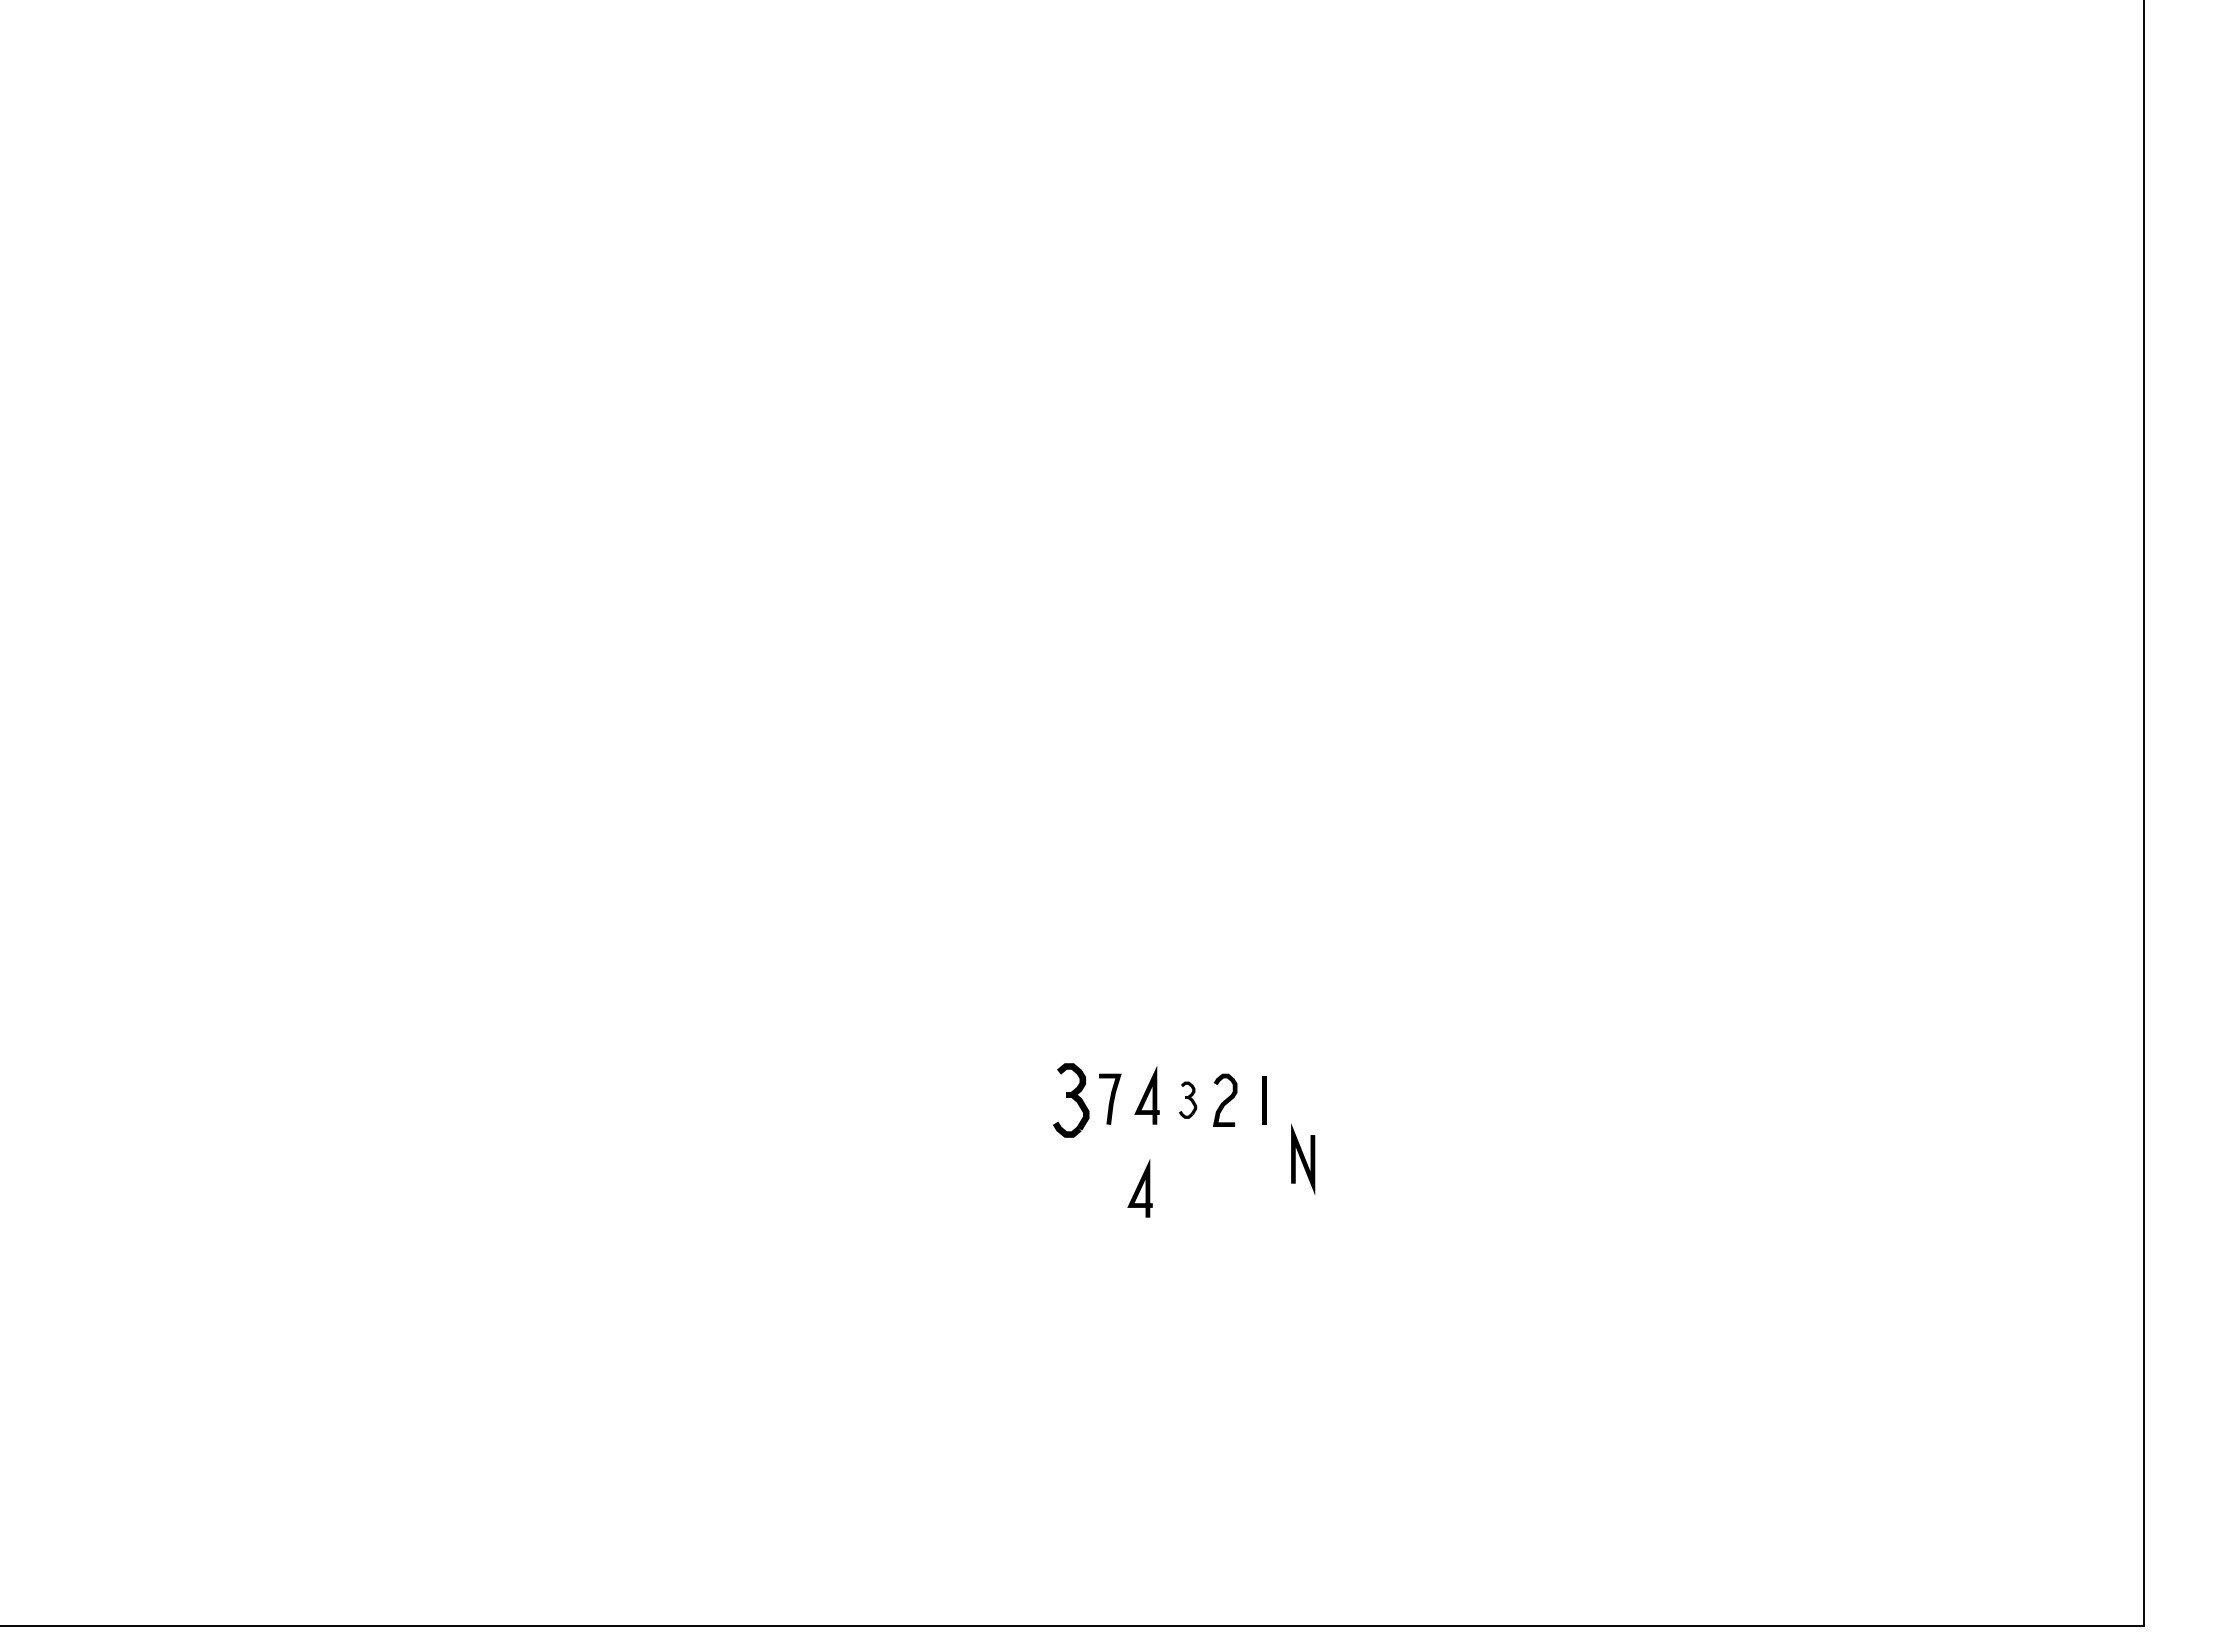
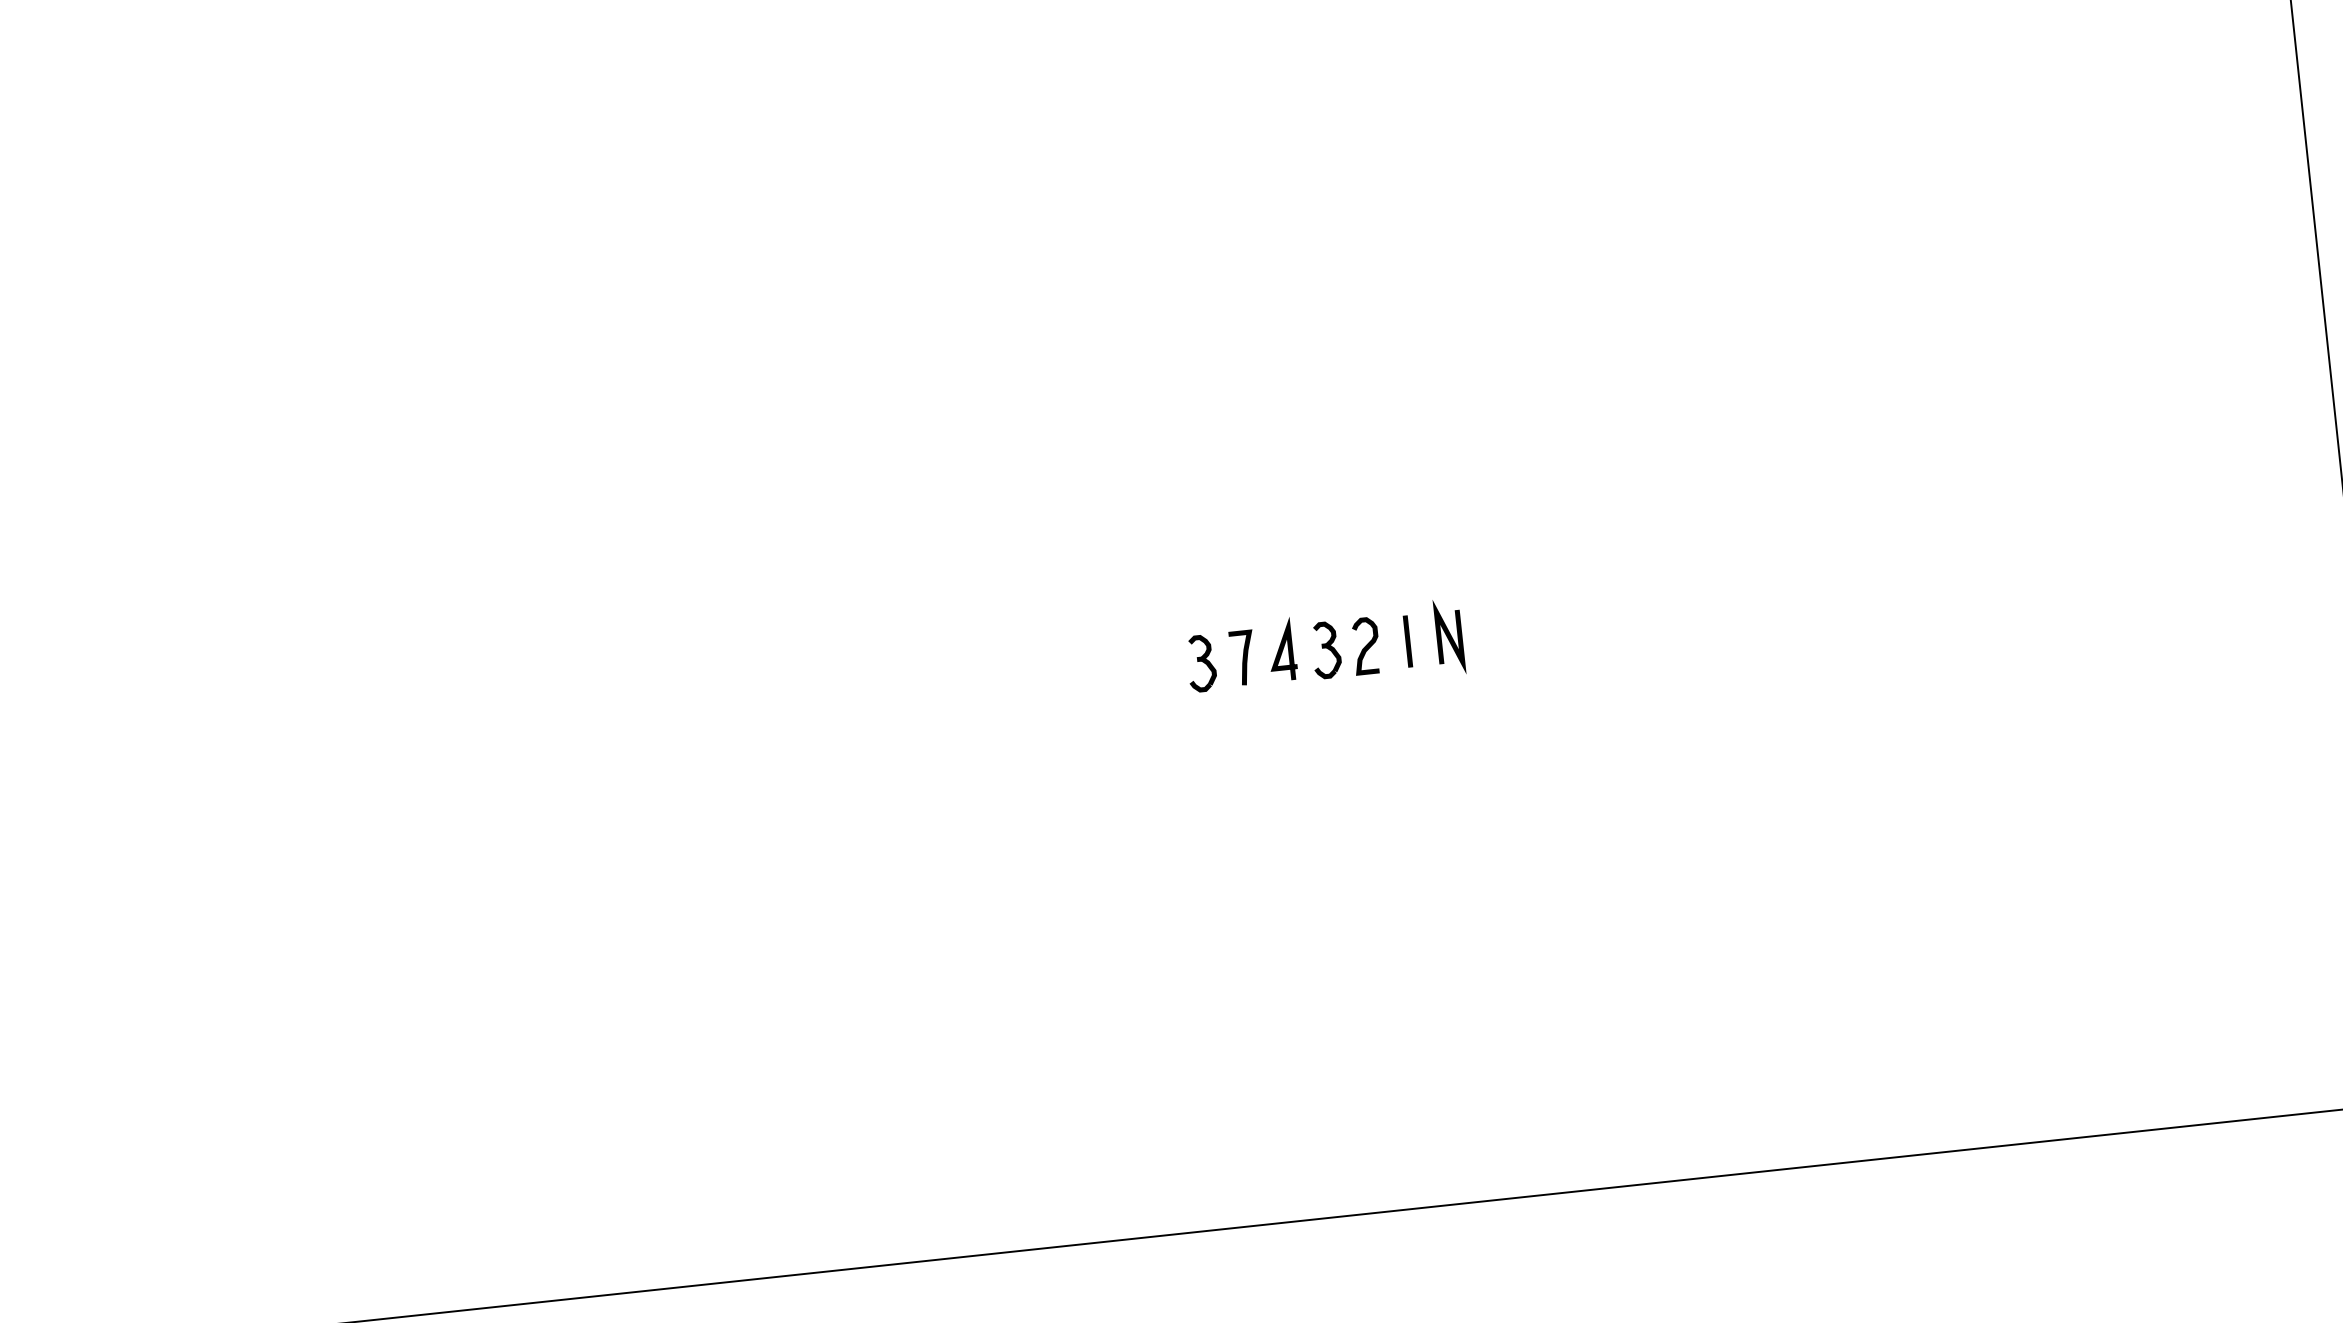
part: (1071, 1099) -> (1201, 662), size x0.71
part: (1187, 1099) -> (1325, 649), size x1.43
line: (1303, 1158) -> (1449, 636), moved
line: (1139, 1188) -> (1284, 750), removed

